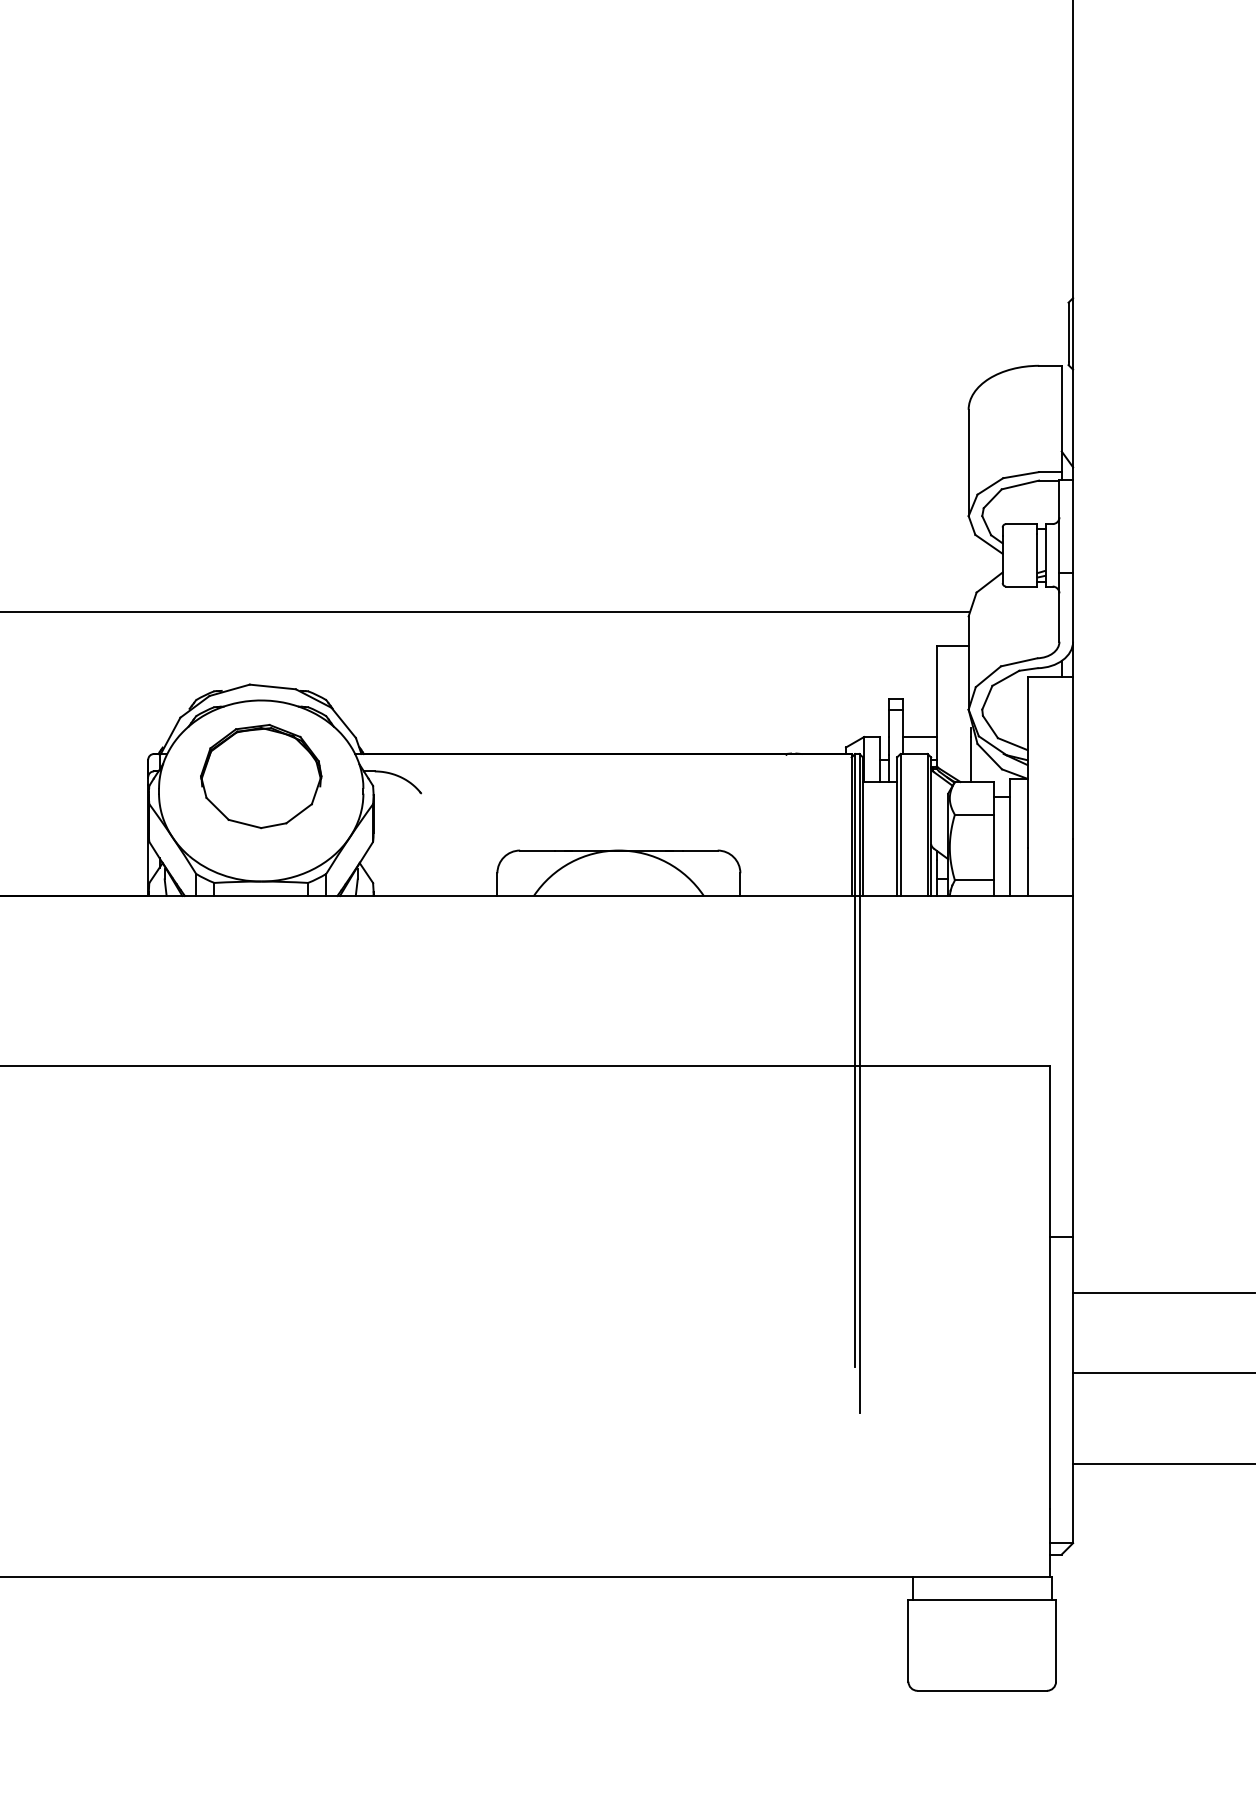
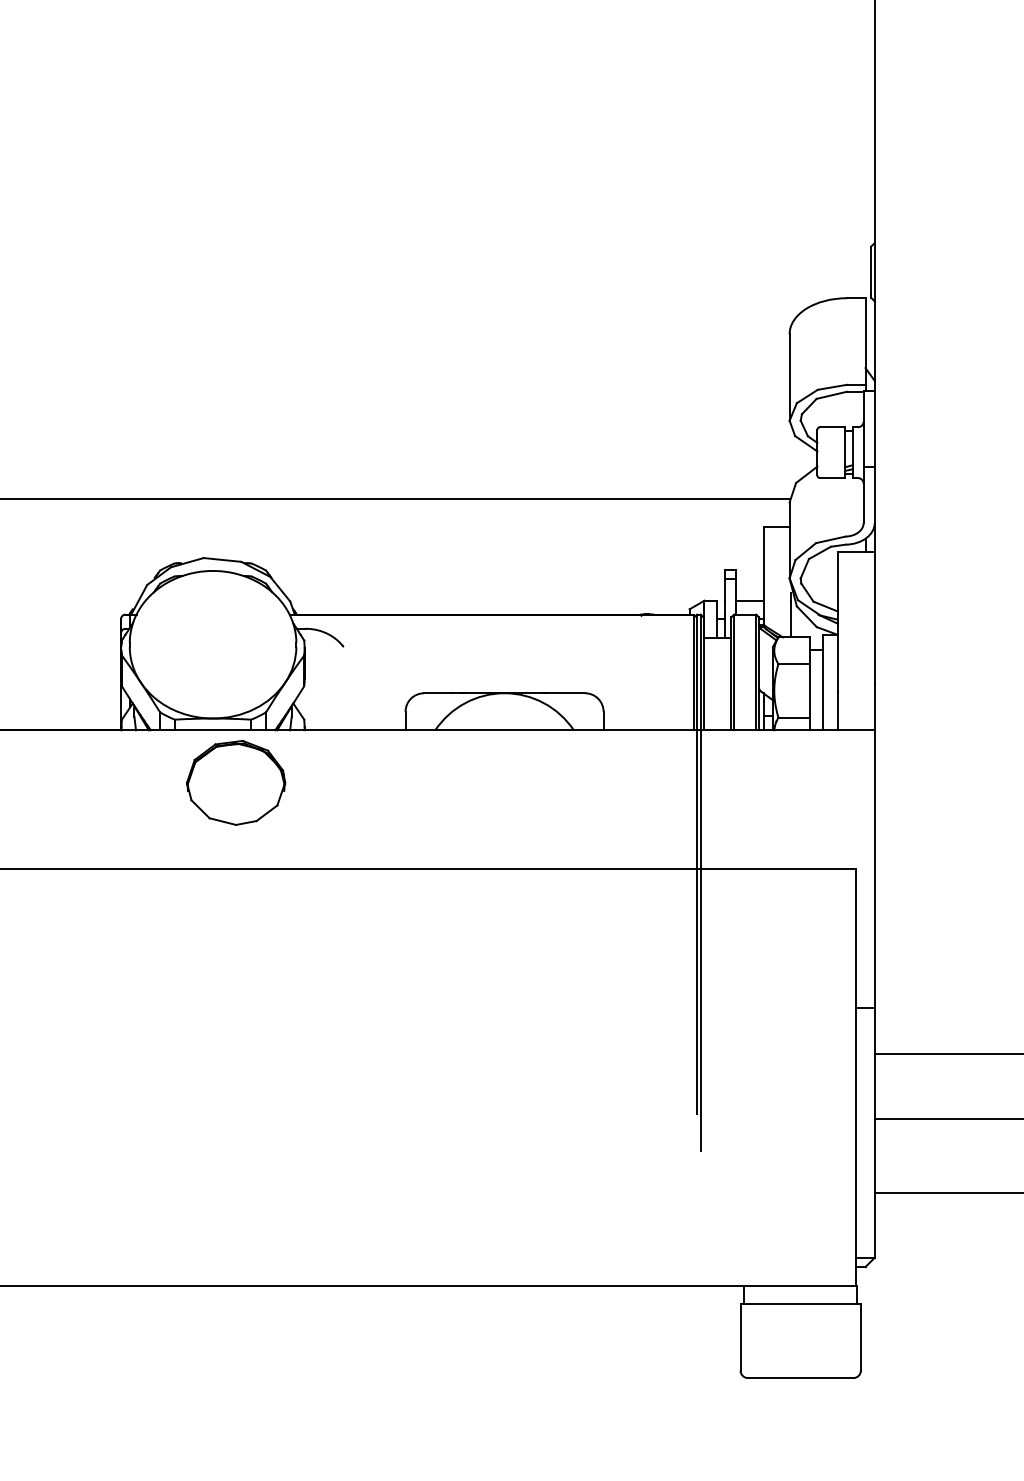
part: (261, 775) -> (236, 782), moved

